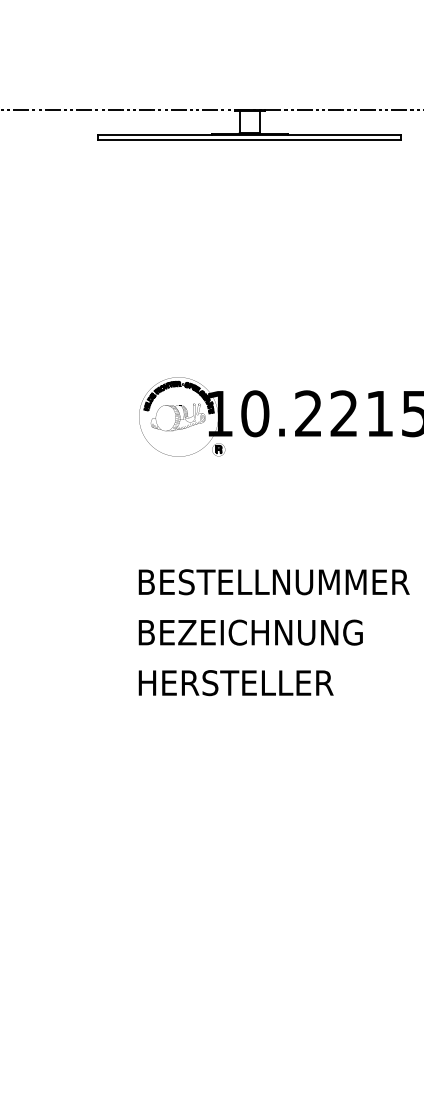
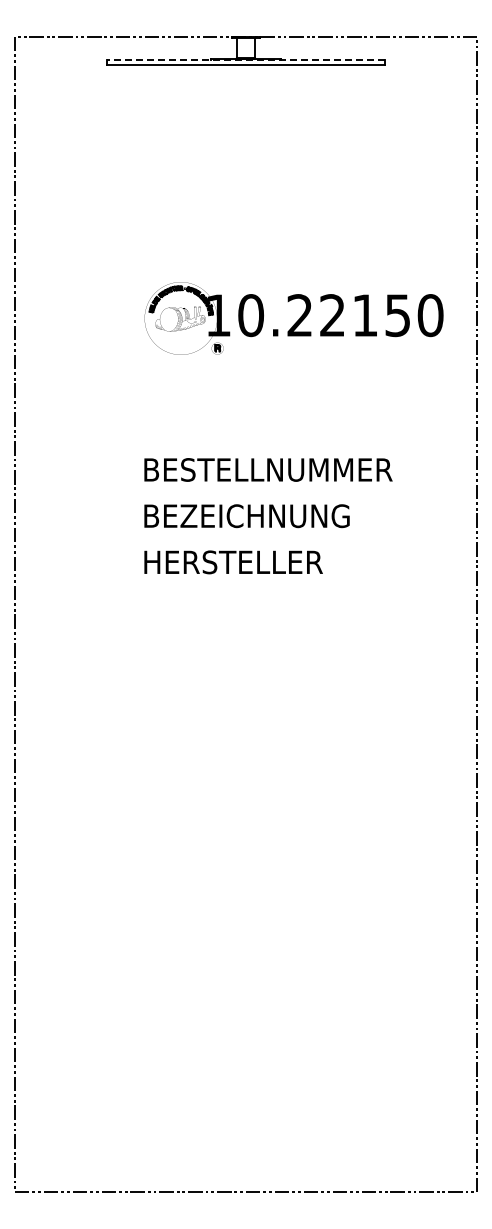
line: (250, 135) -> (246, 60), solid -> dashed

